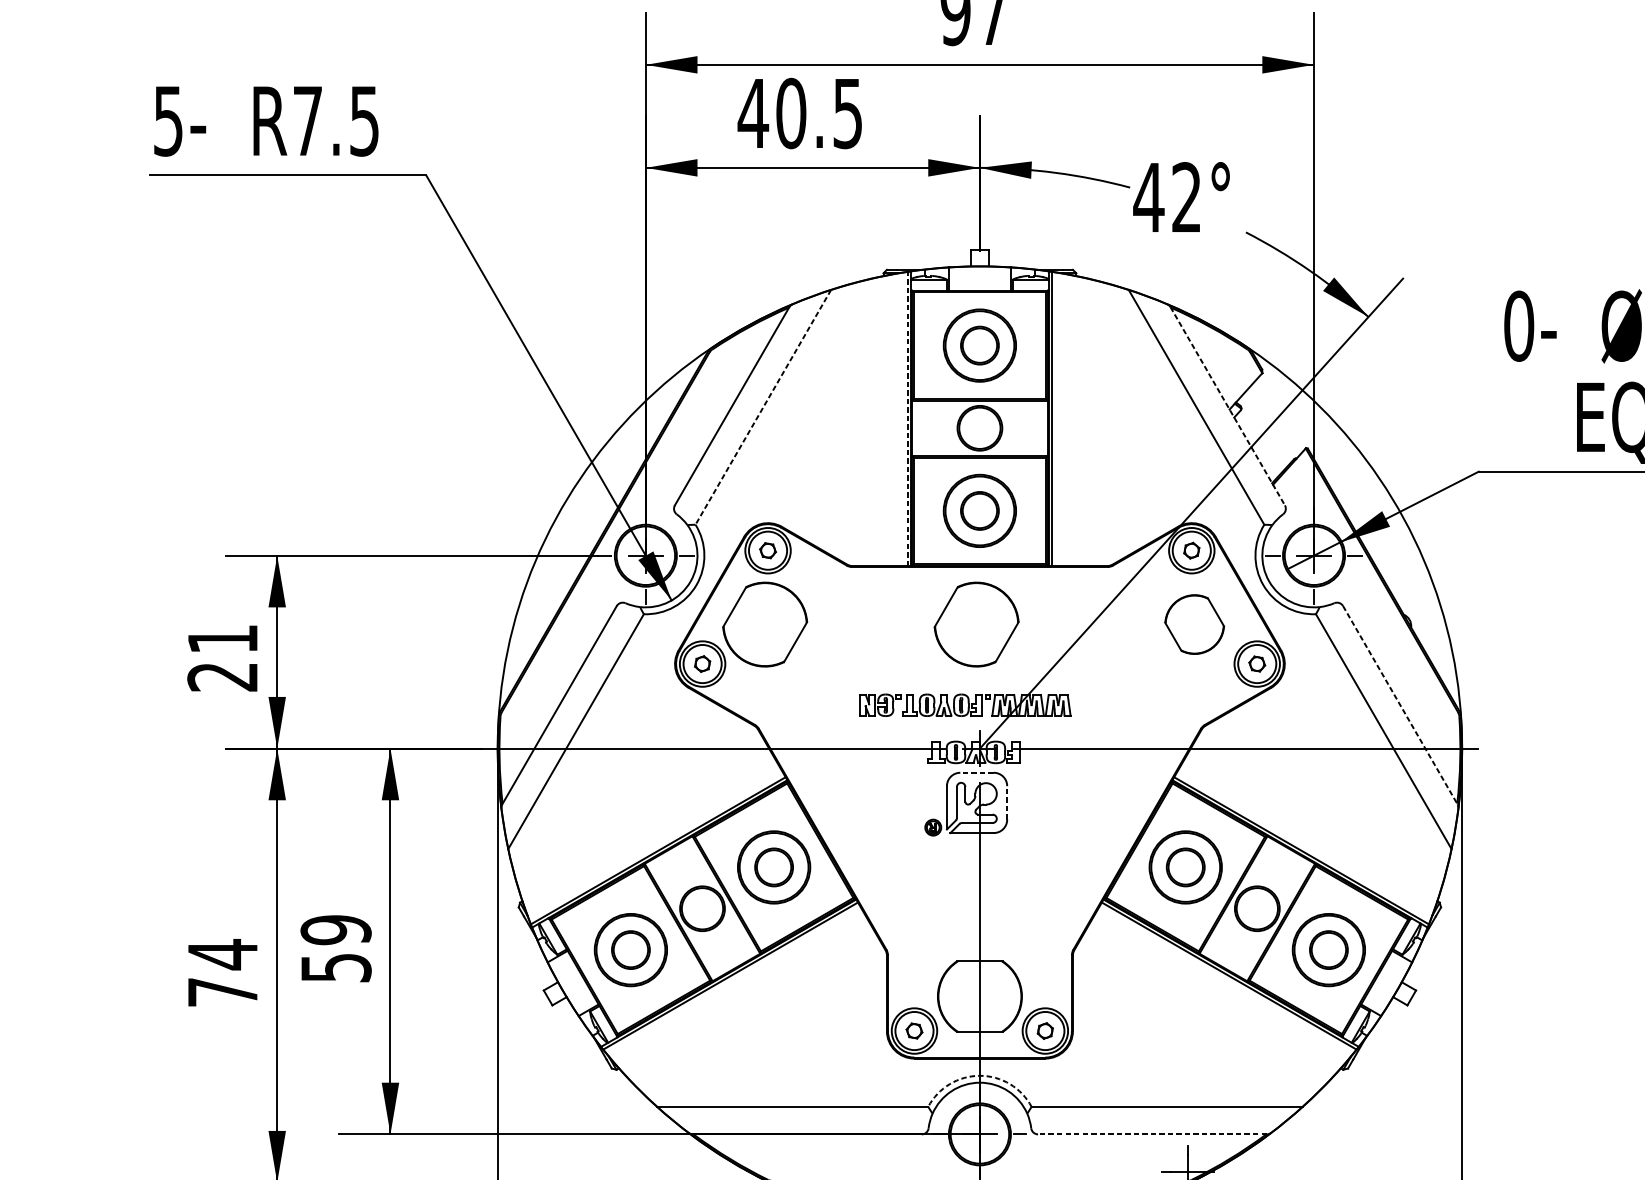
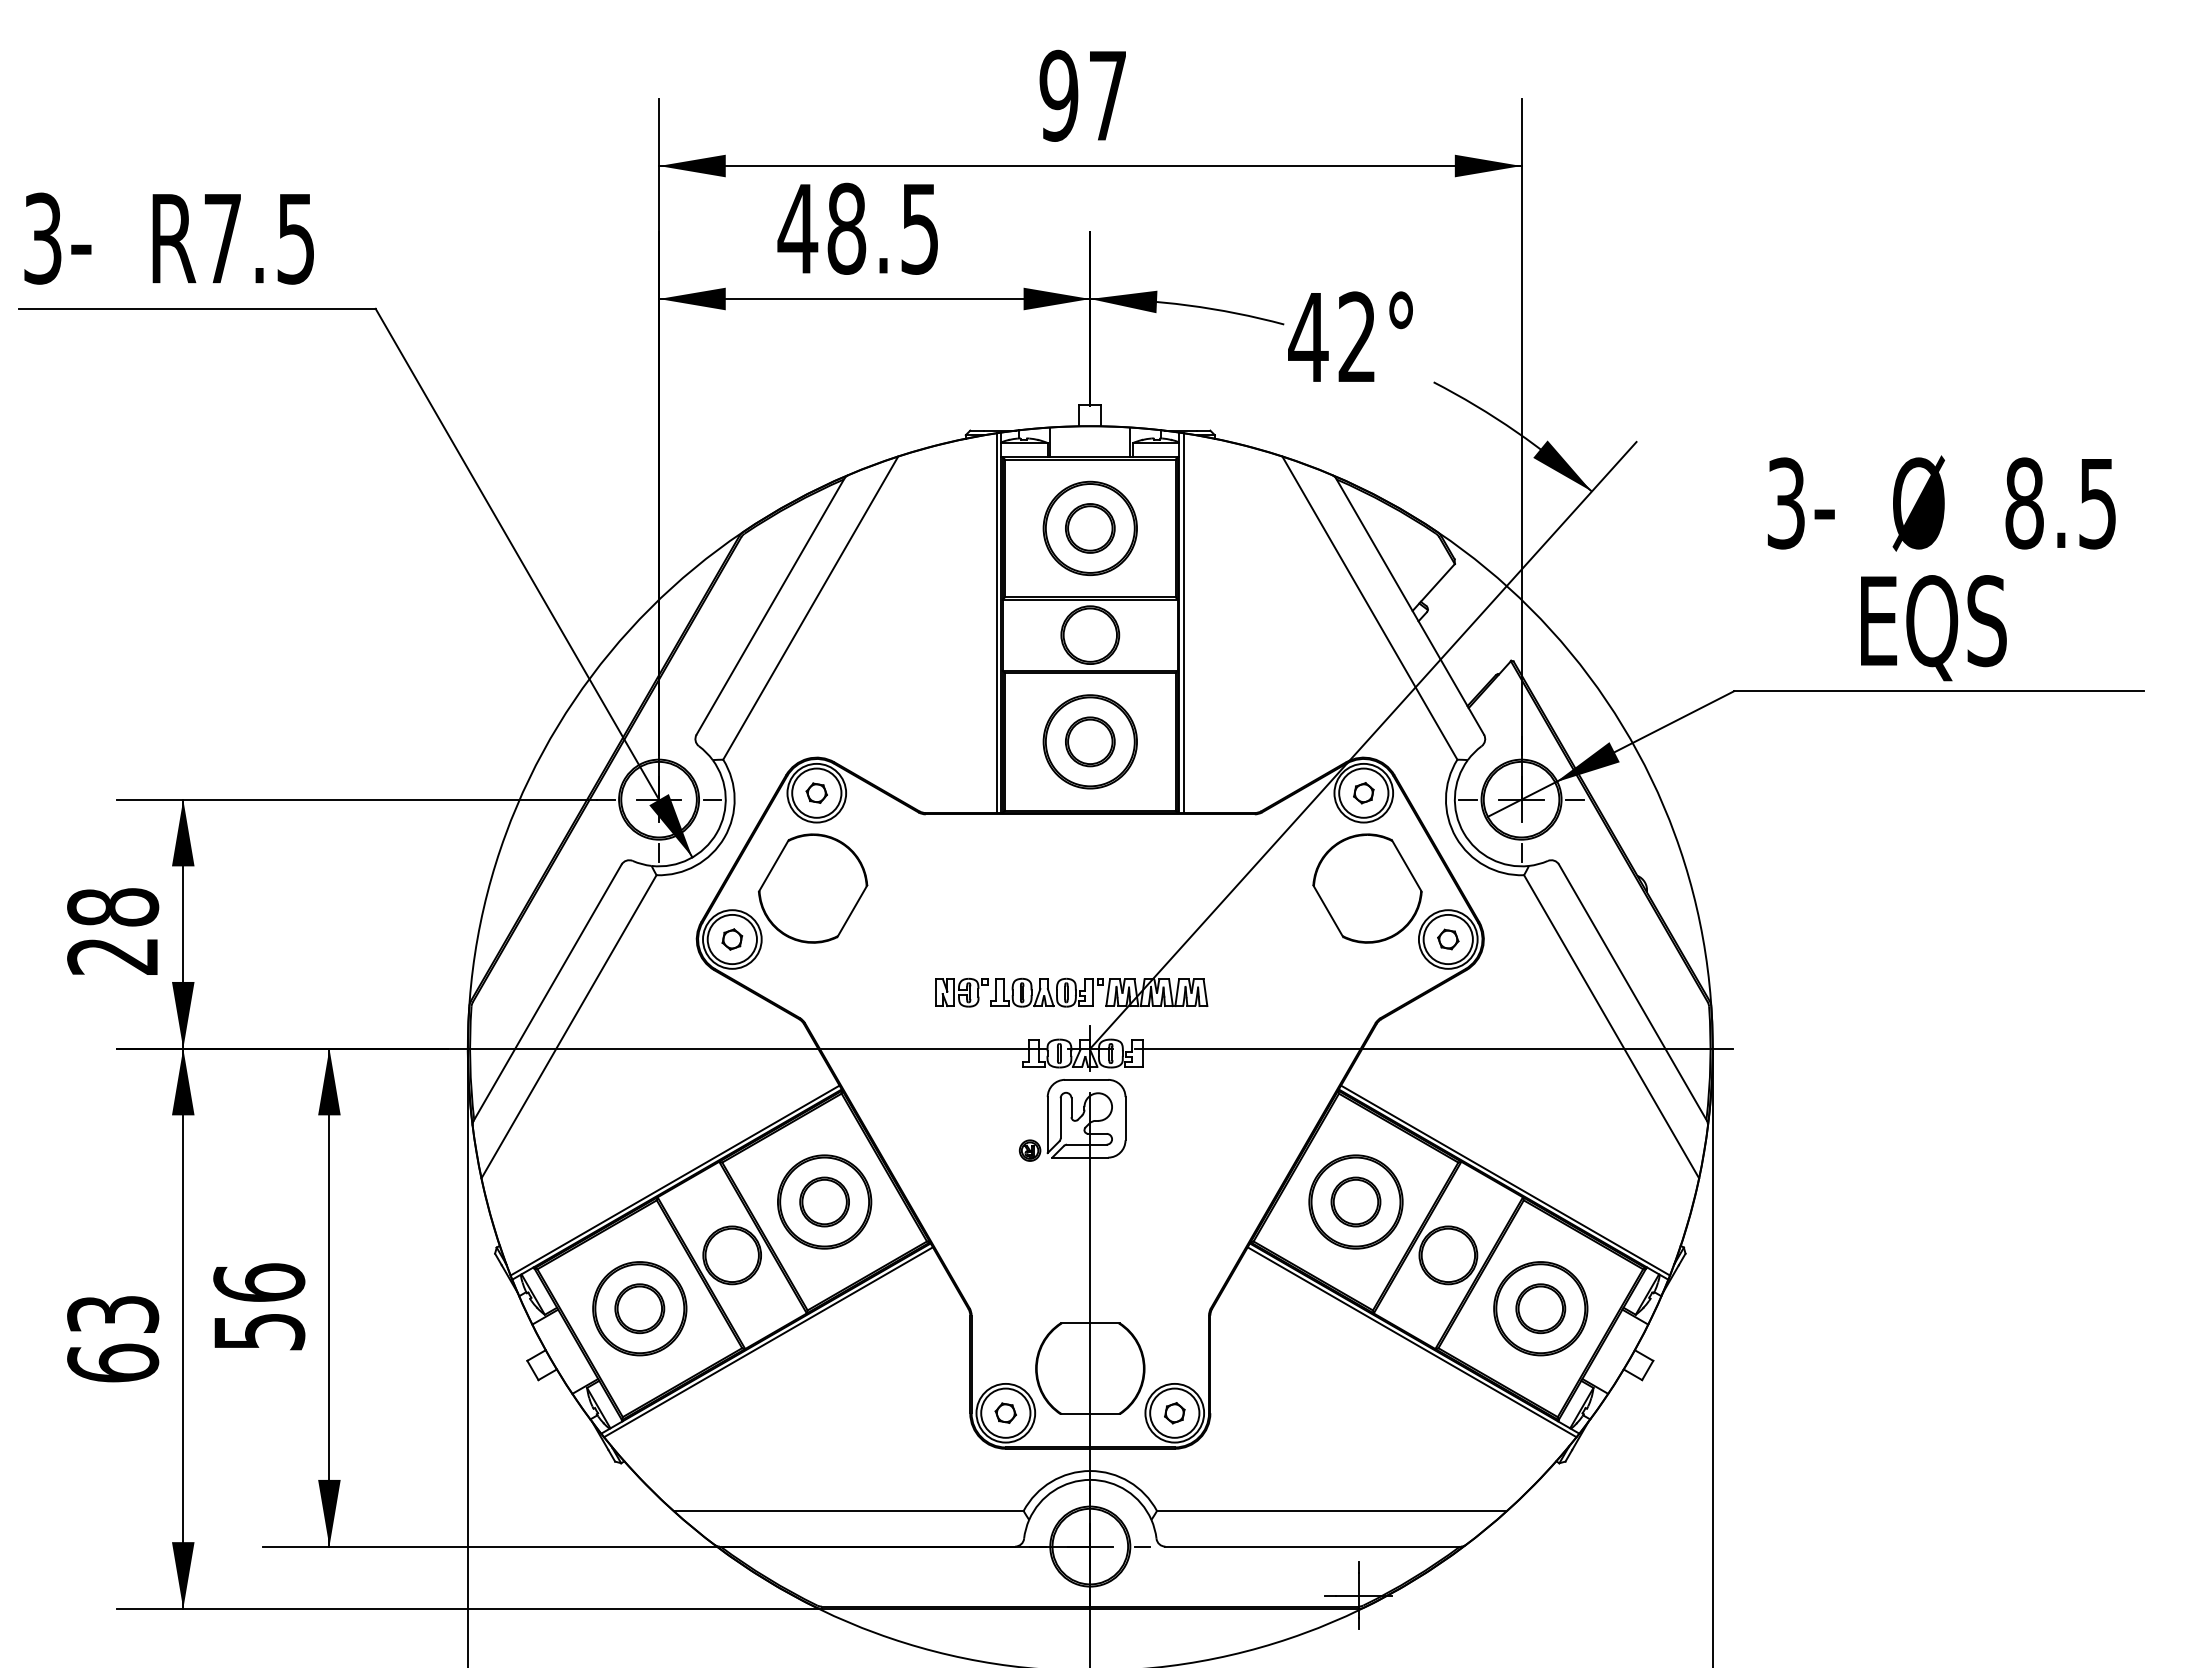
text: (791, 113) -> (846, 228), 40.5 -> 48.5
text: (168, 120) -> (42, 238), 5- -> 3-
text: (1519, 326) -> (1786, 503), 0- -> 3-
line: (1227, 406) -> (1410, 606), dashed -> solid
line: (763, 407) -> (810, 608), dashed -> solid
line: (907, 419) -> (996, 623), dashed -> solid
part: (976, 624) -> (1086, 888), removed
part: (1194, 624) -> (1367, 888), size x1.43
text: (223, 639) -> (113, 907), 21 -> 28
line: (1399, 705) -> (1632, 992), dashed -> solid
line: (976, 772) -> (1086, 1079), dashed -> solid
line: (1007, 802) -> (1125, 1118), dashed -> solid
text: (336, 929) -> (259, 1282), 59 -> 56
text: (223, 973) -> (113, 1338), 74 -> 63
arc: (980, 1076) -> (1090, 1471), dashed -> solid
line: (1152, 1134) -> (1313, 1546), dashed -> solid

